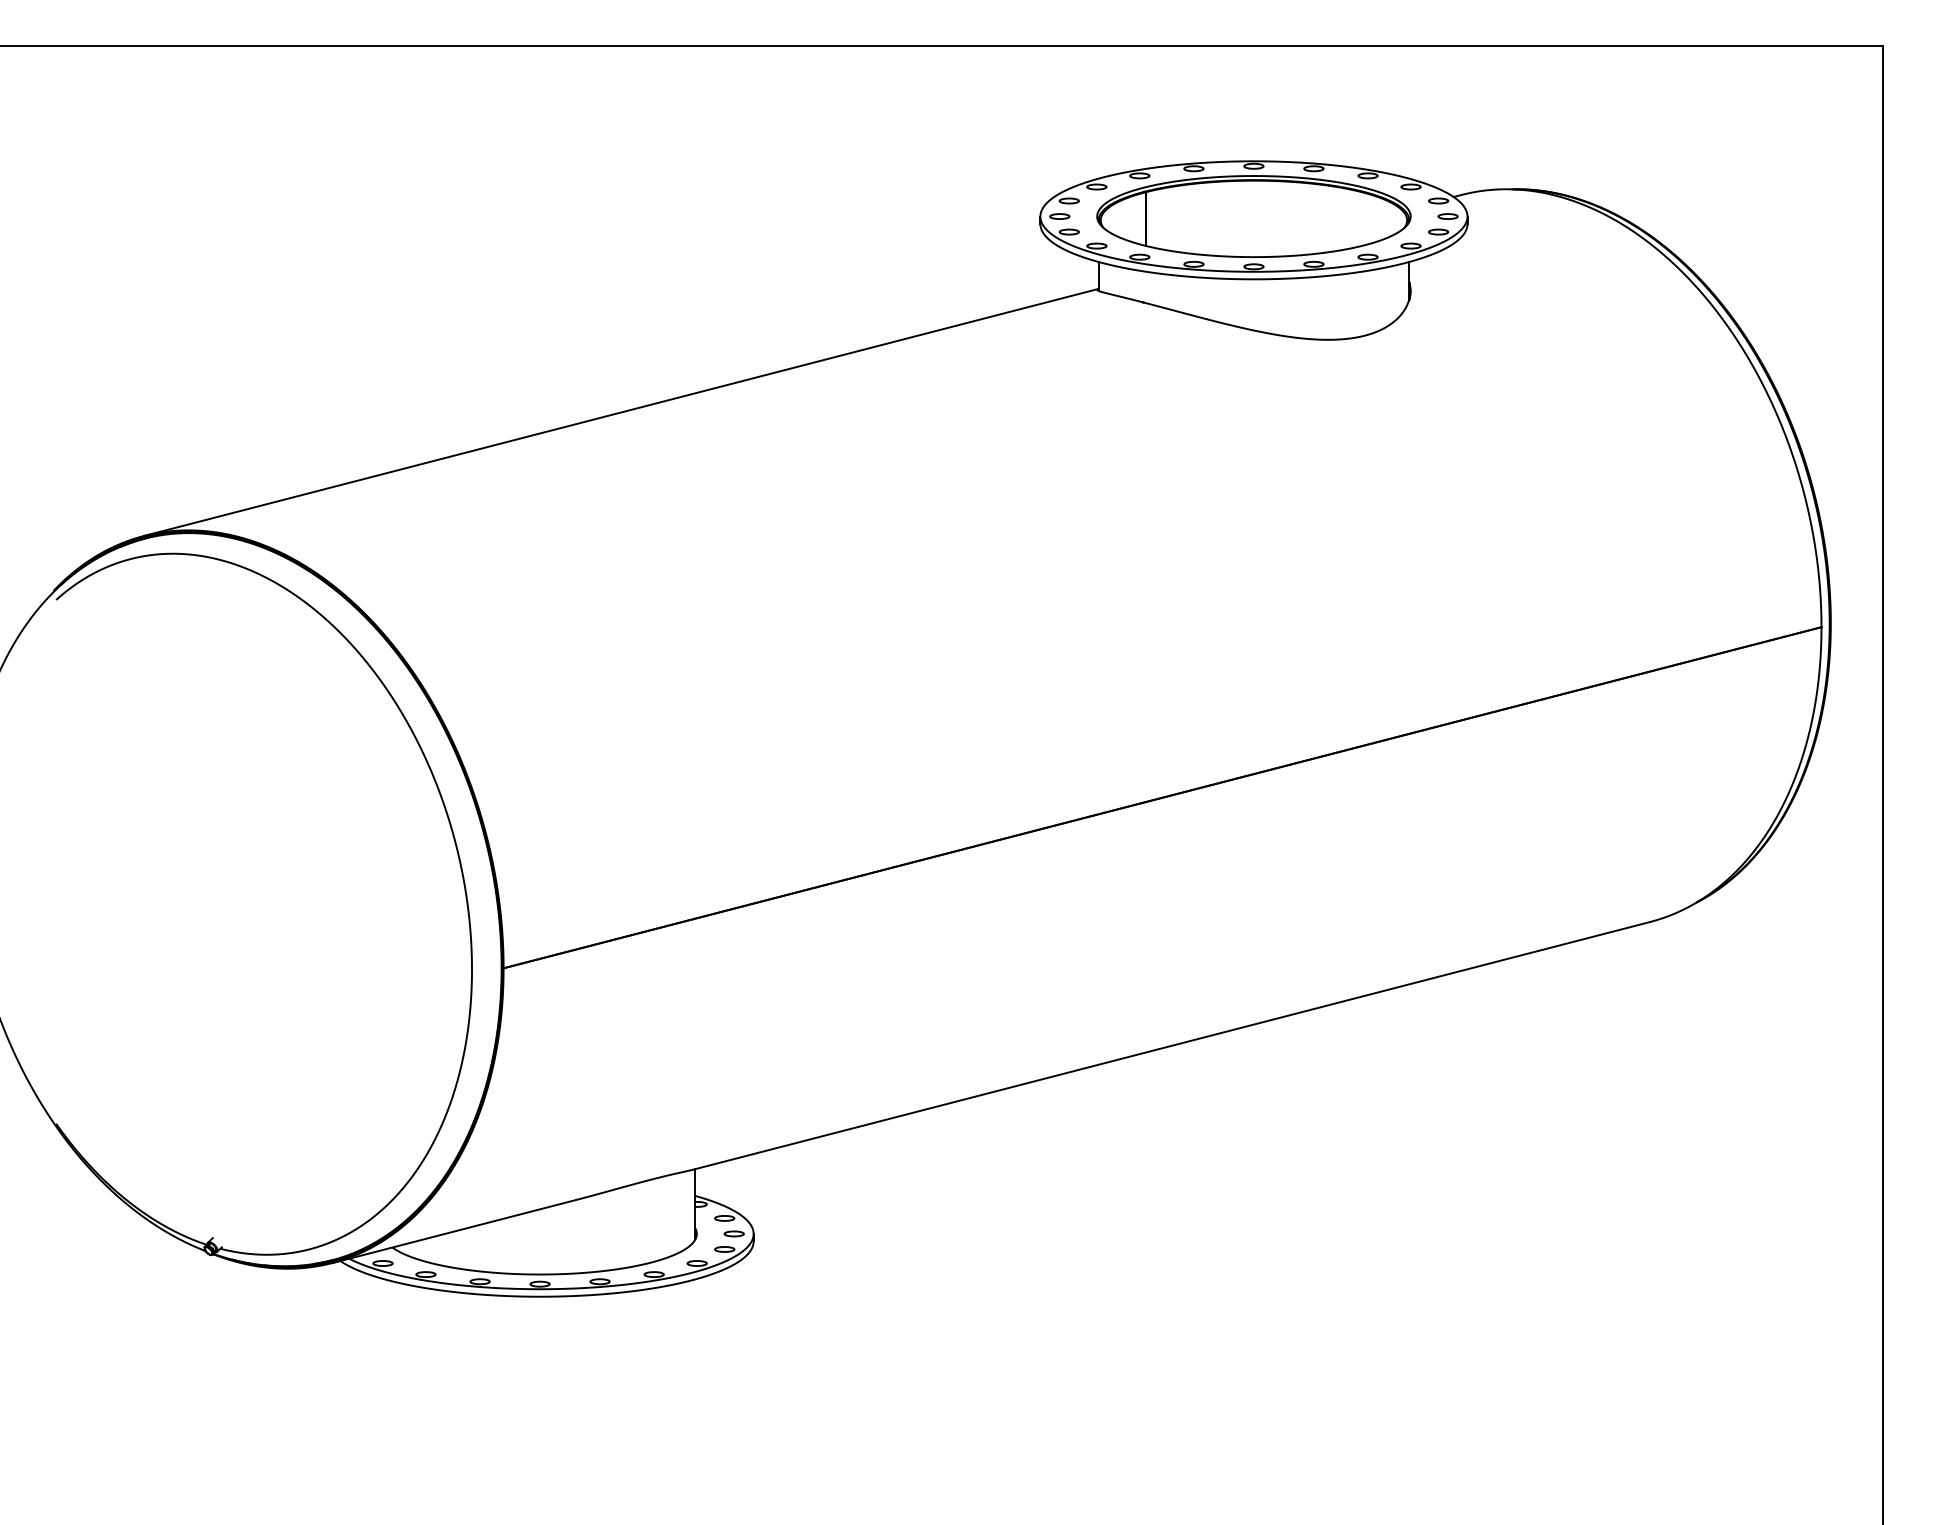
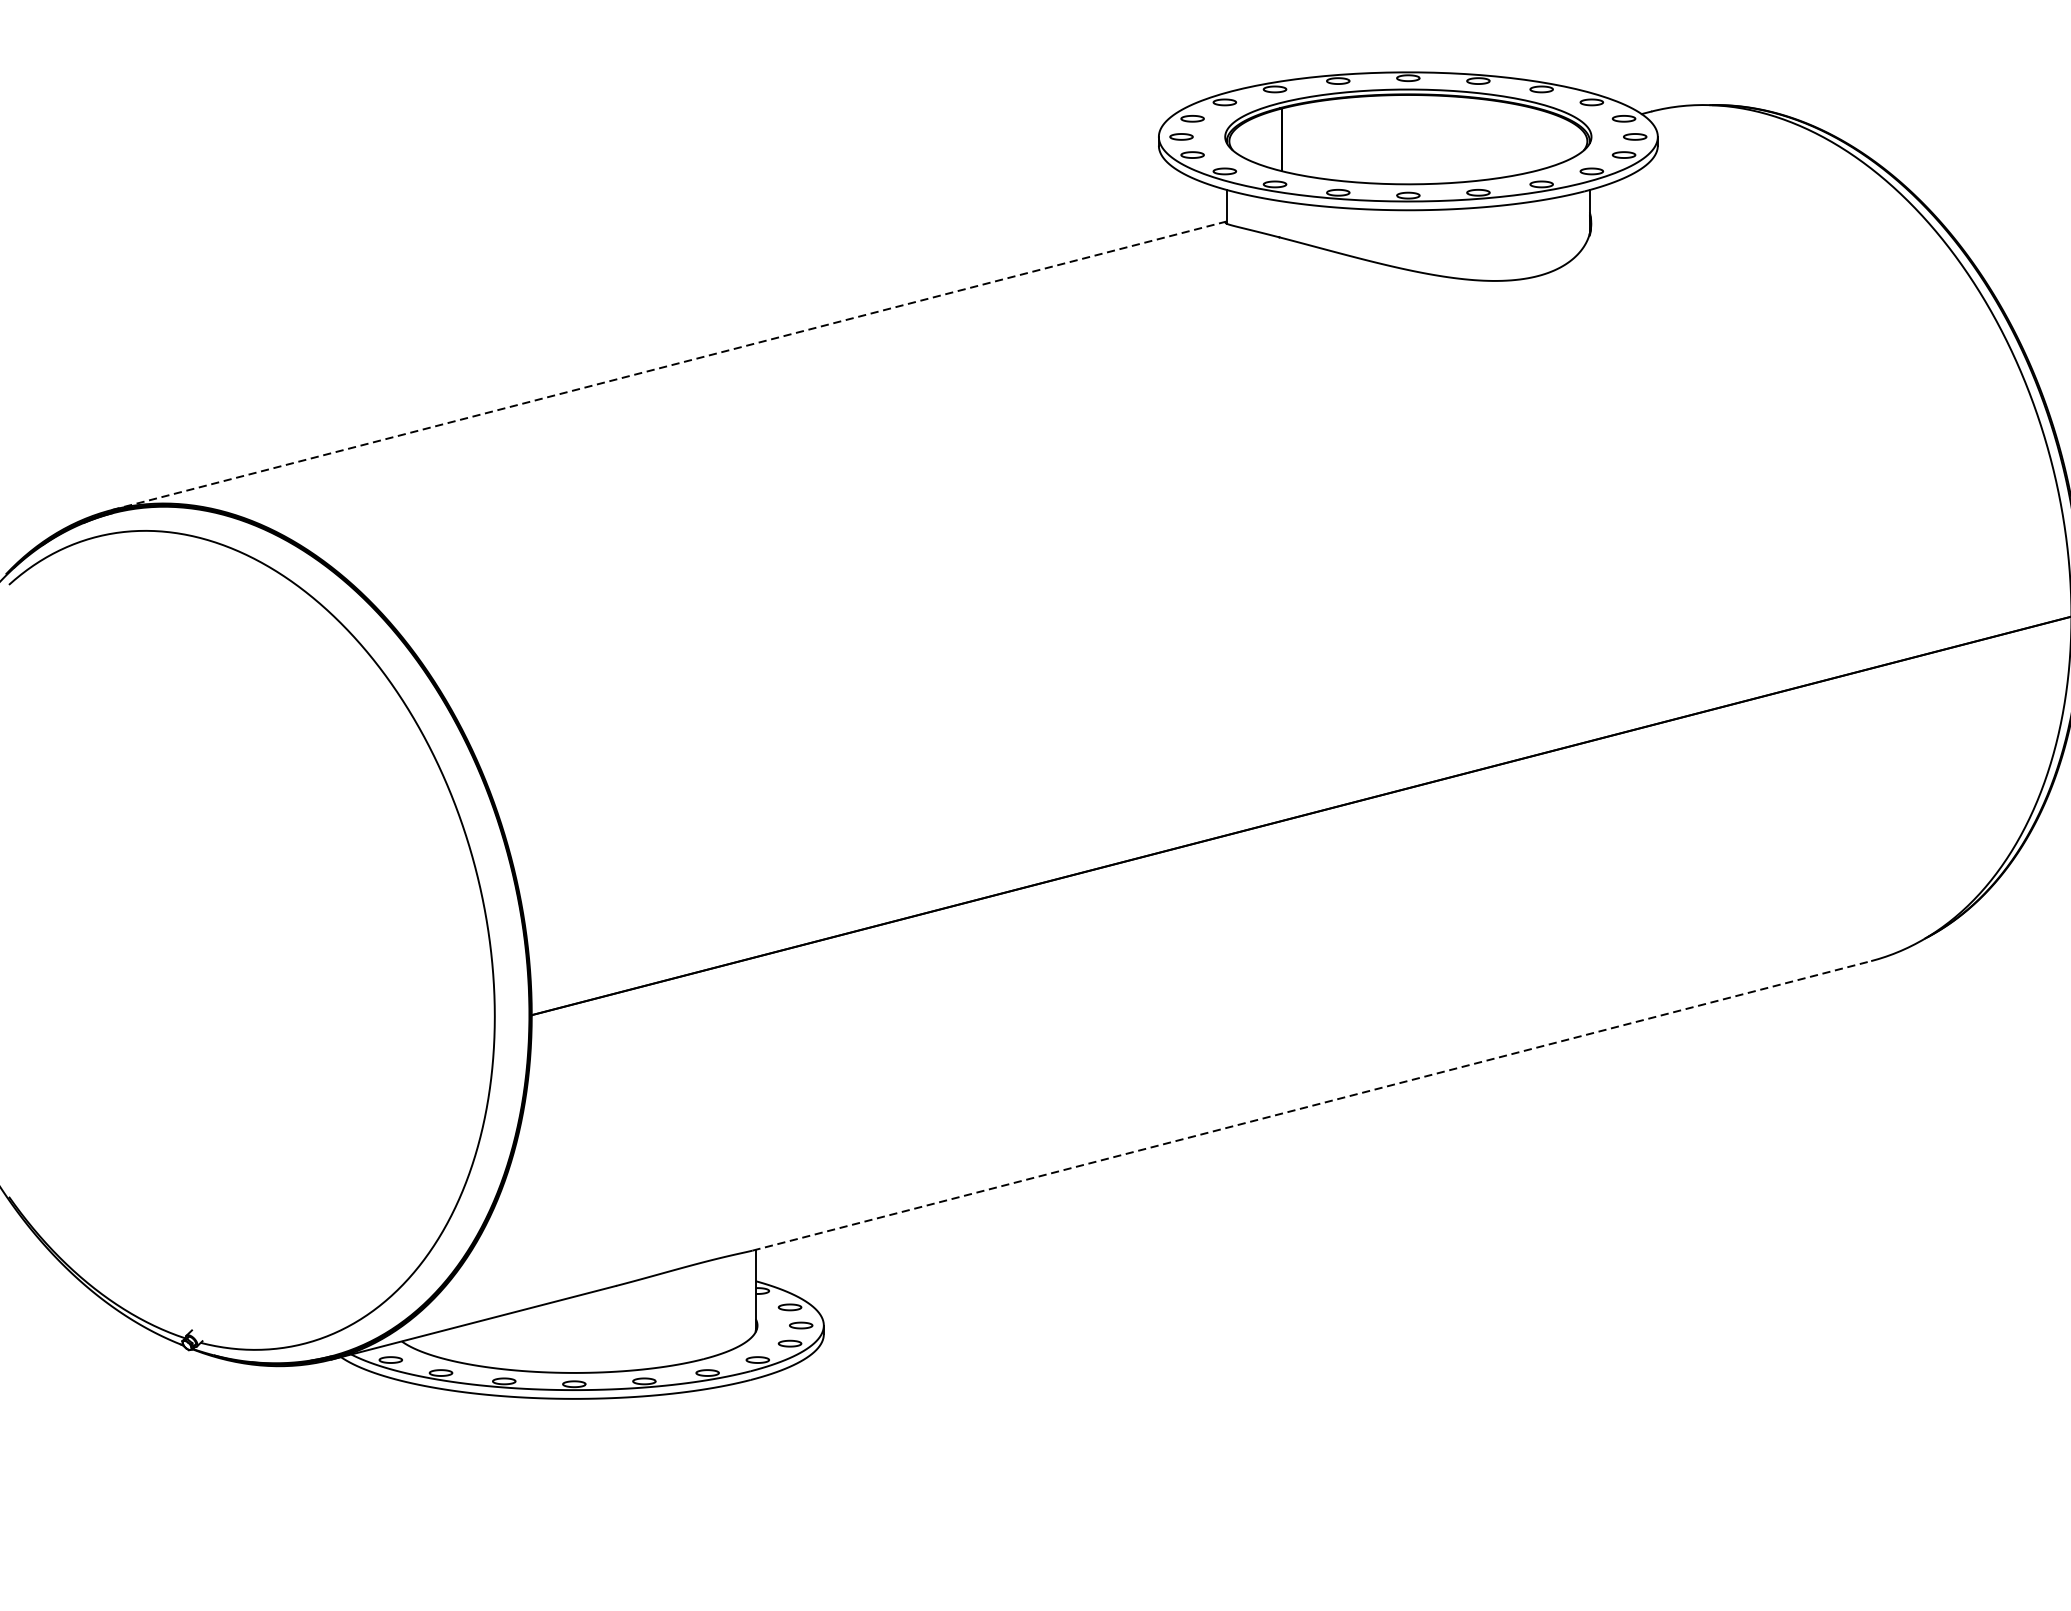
line: (620, 412) -> (668, 365), solid -> dashed
line: (1171, 1045) -> (1312, 1105), solid -> dashed

